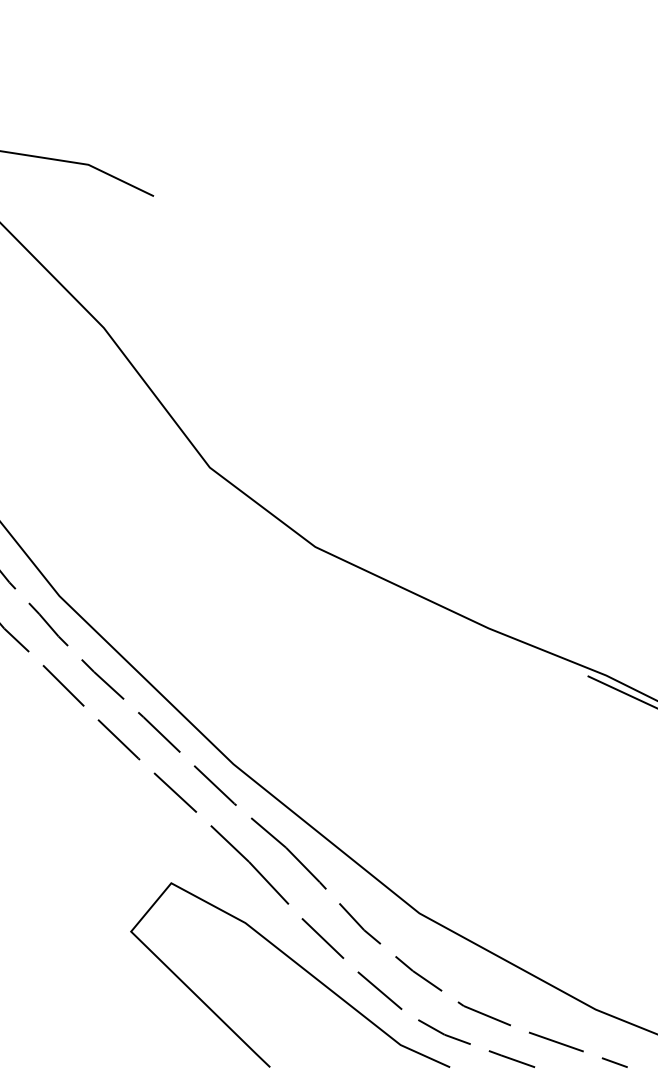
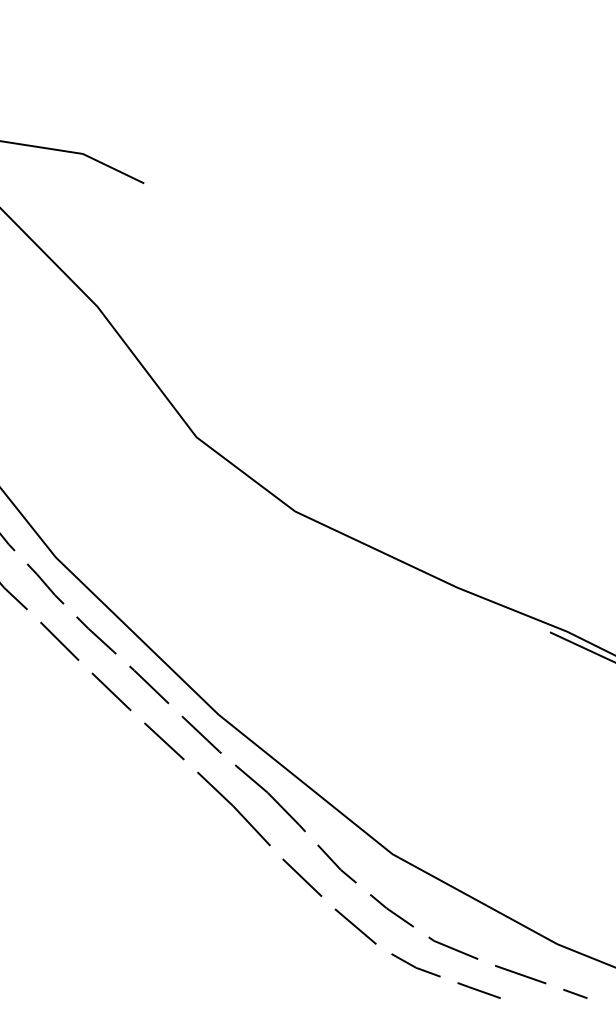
curve: (297, 965) -> (278, 903), removed

